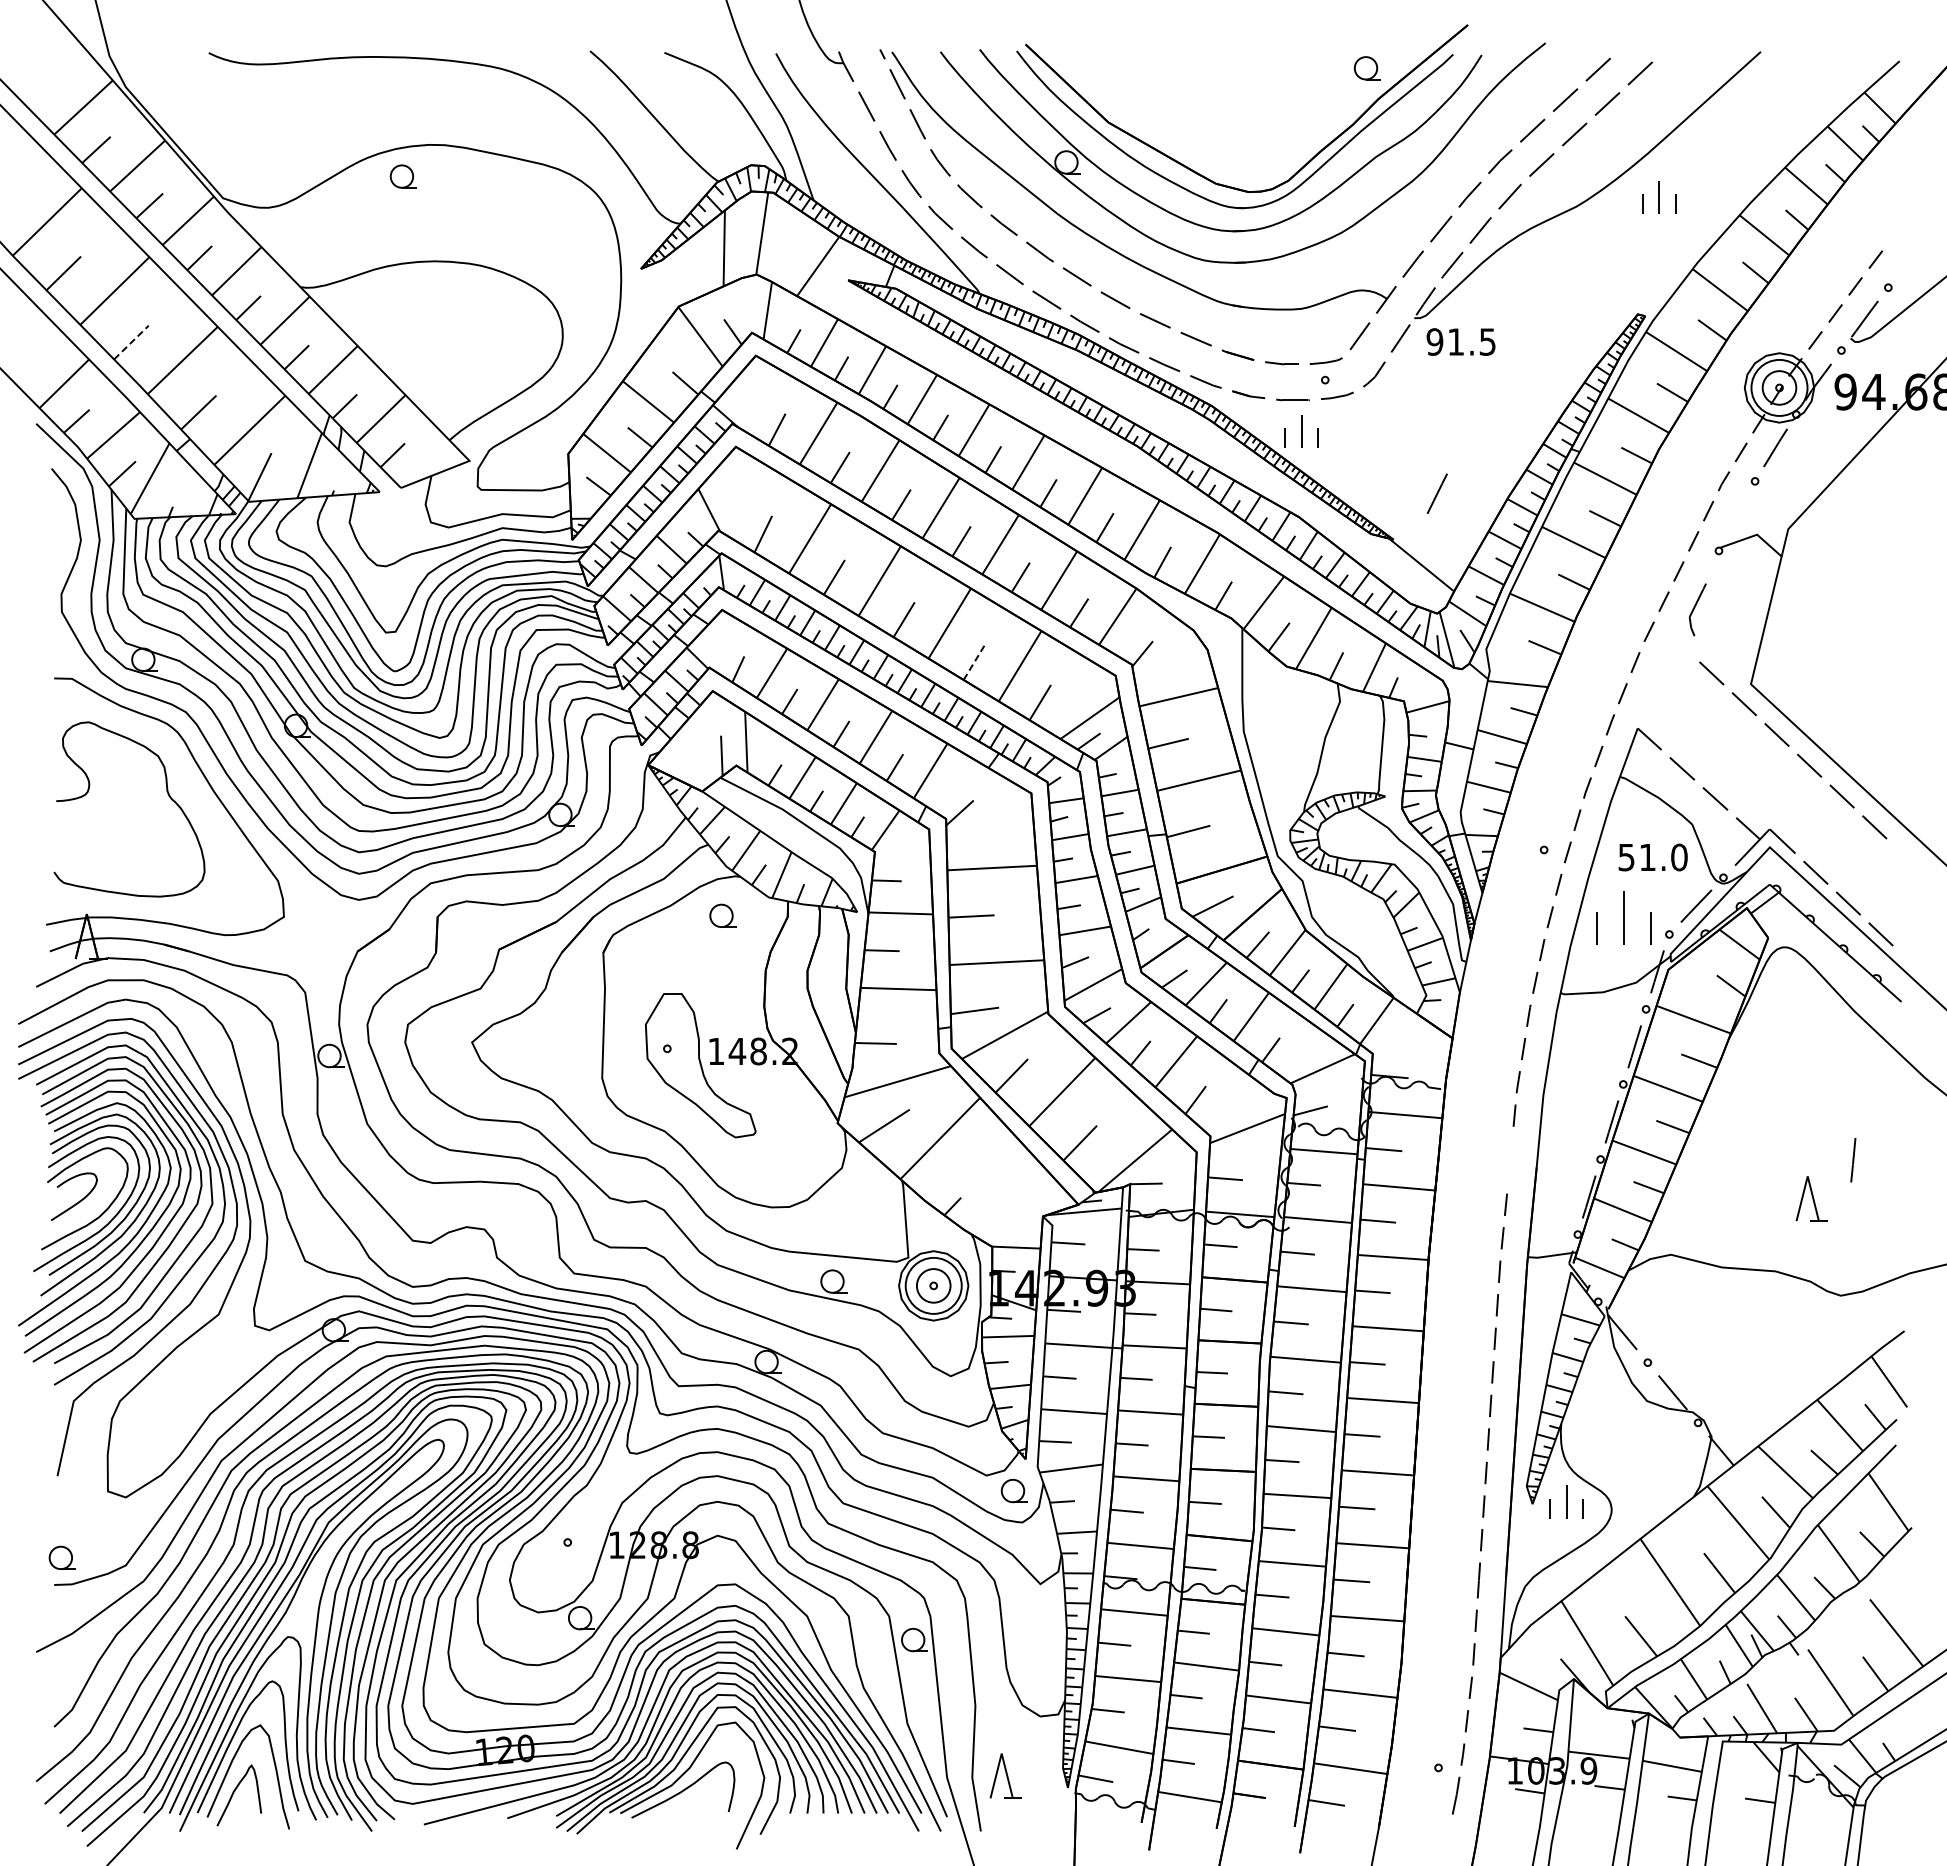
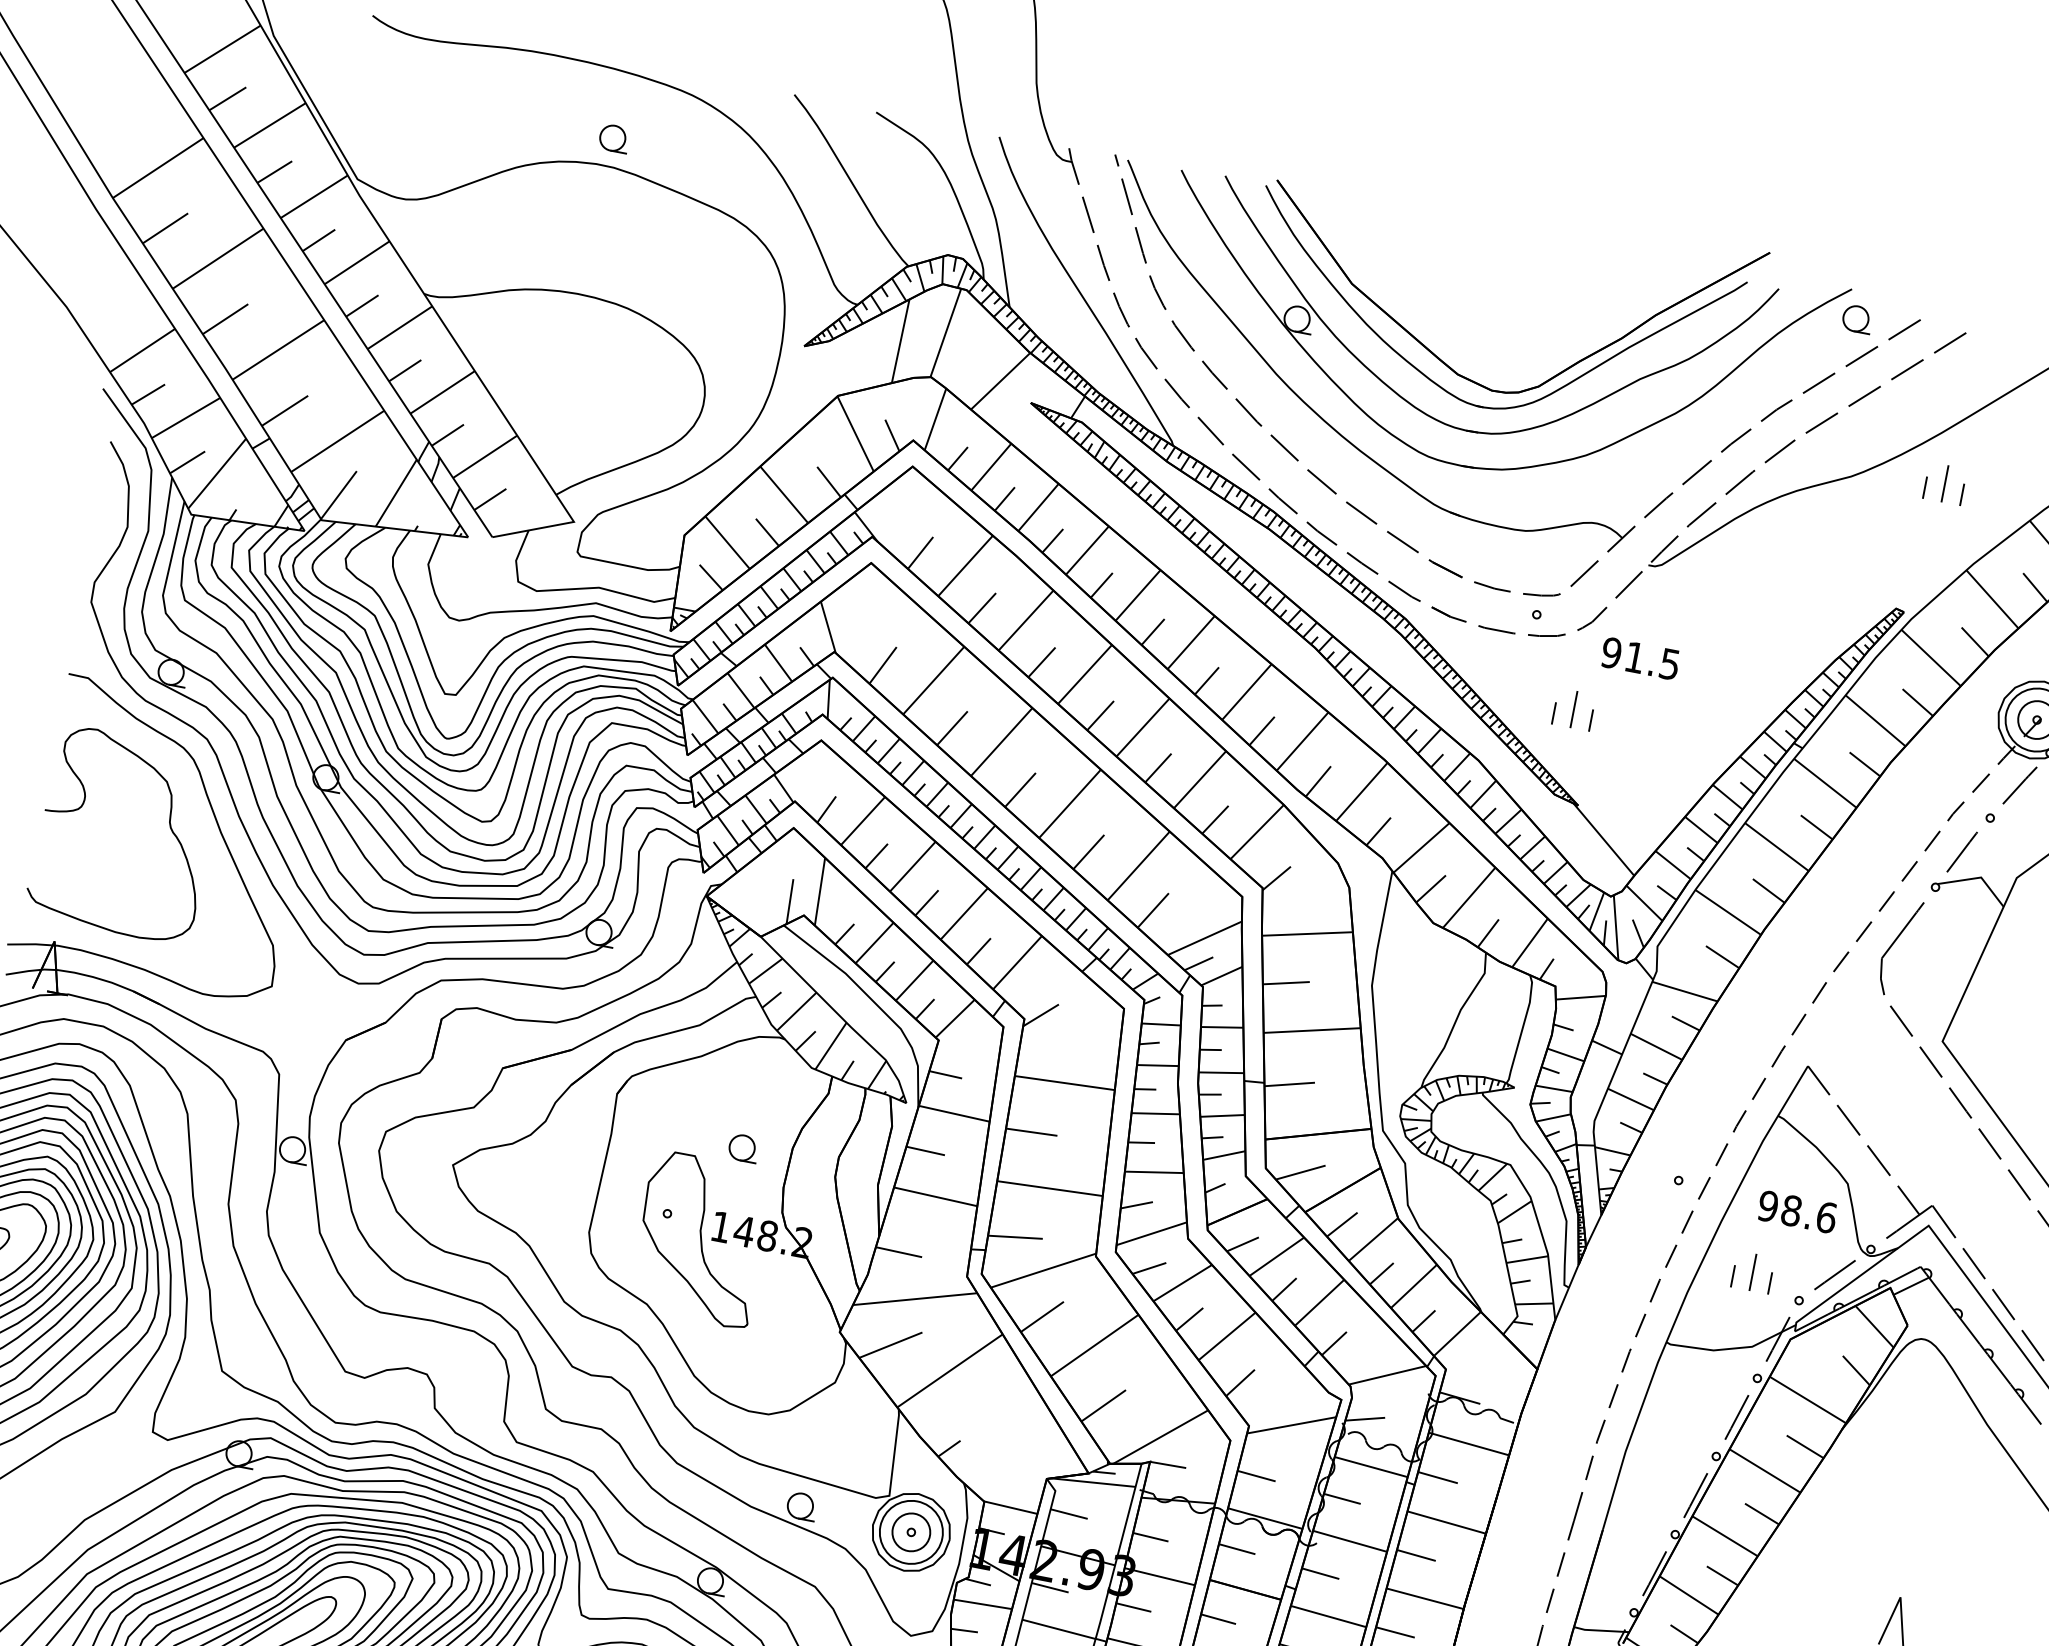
part: (1366, 68) -> (1856, 319), moved
part: (402, 176) -> (613, 138), moved
text: (1460, 341) -> (1639, 657), moved
line: (131, 342) -> (225, 319), dashed -> solid
part: (1301, 431) -> (1573, 709), moved
line: (1436, 493) -> (1961, 851), moved
part: (1697, 609) -> (1899, 947), size x1.67
line: (974, 662) -> (1089, 852), dashed -> solid
text: (1652, 857) -> (1796, 1211), 51.0 -> 98.6
part: (722, 915) -> (743, 1147), moved
part: (1624, 917) -> (1753, 1272), size x0.62
line: (1853, 1160) -> (1575, 1516), moved

